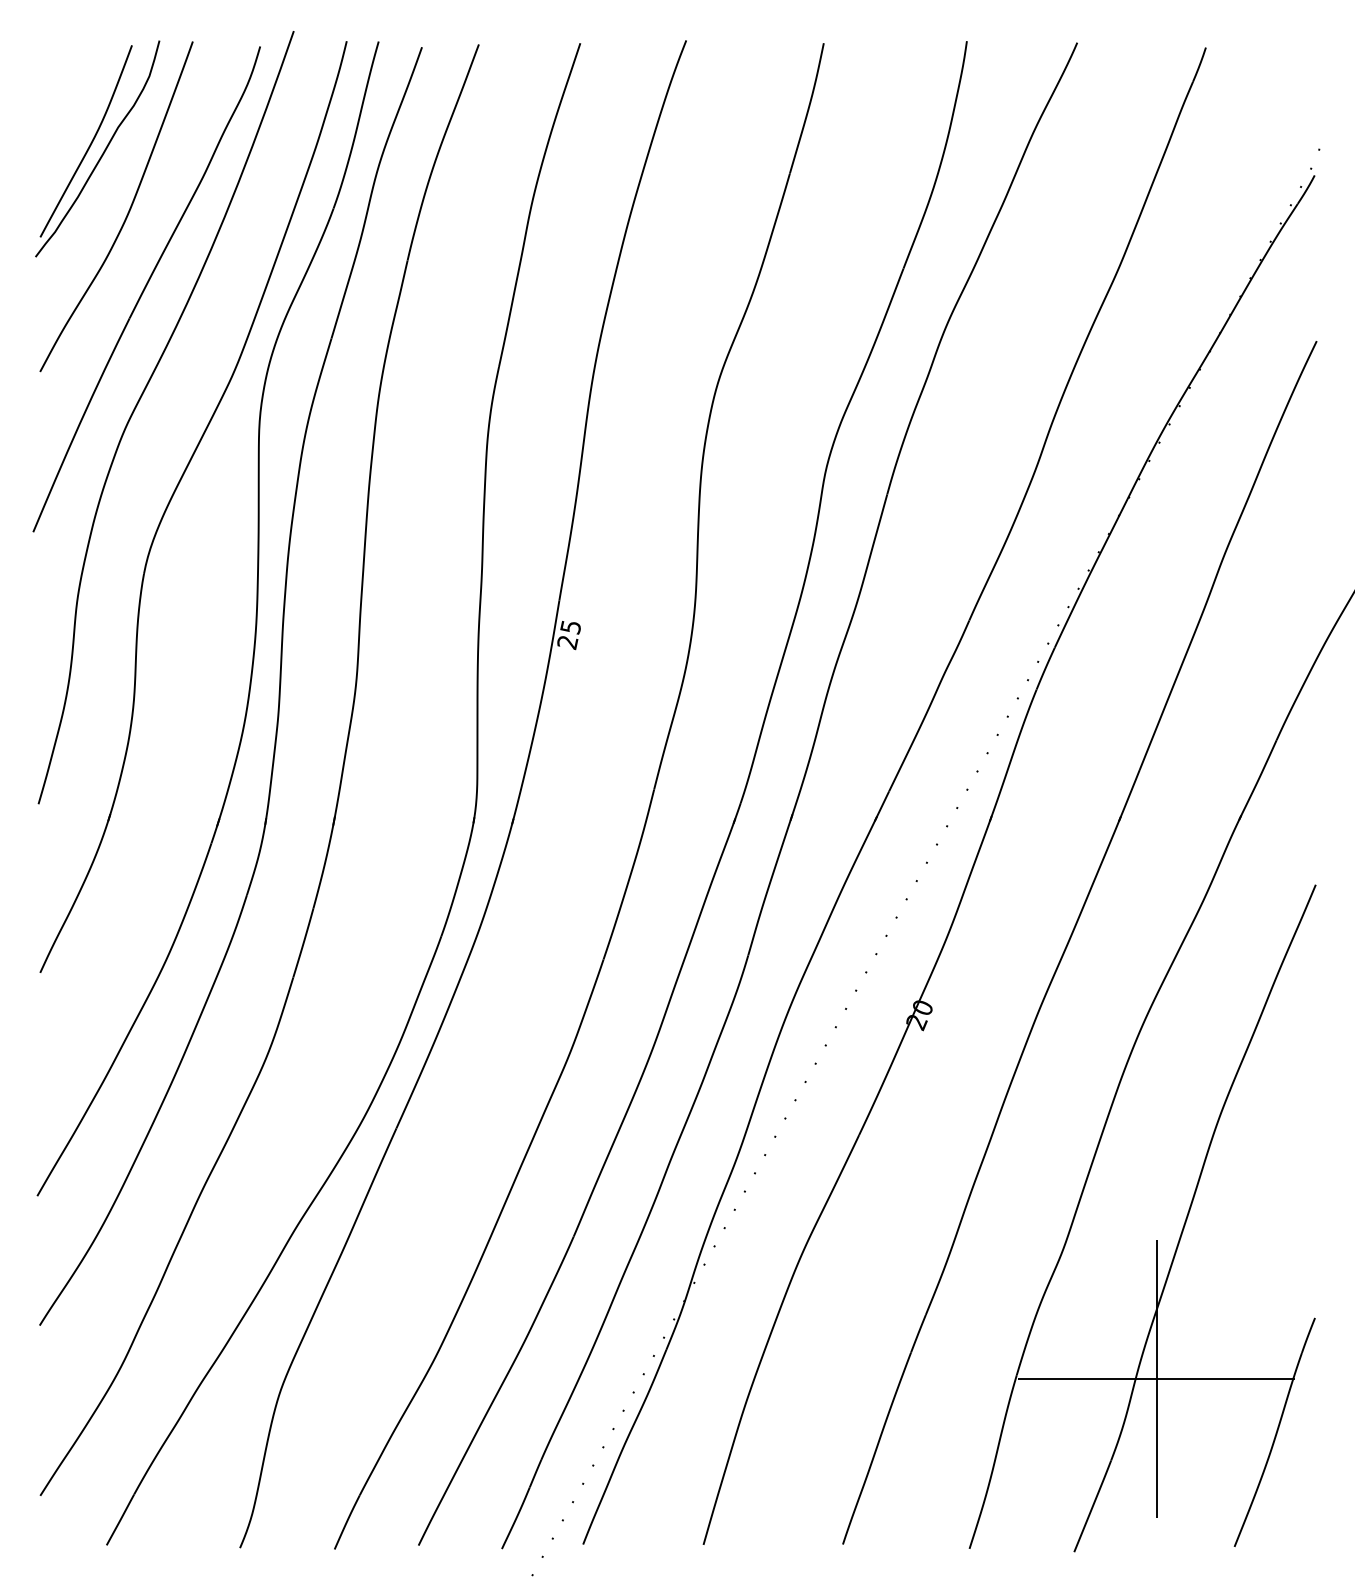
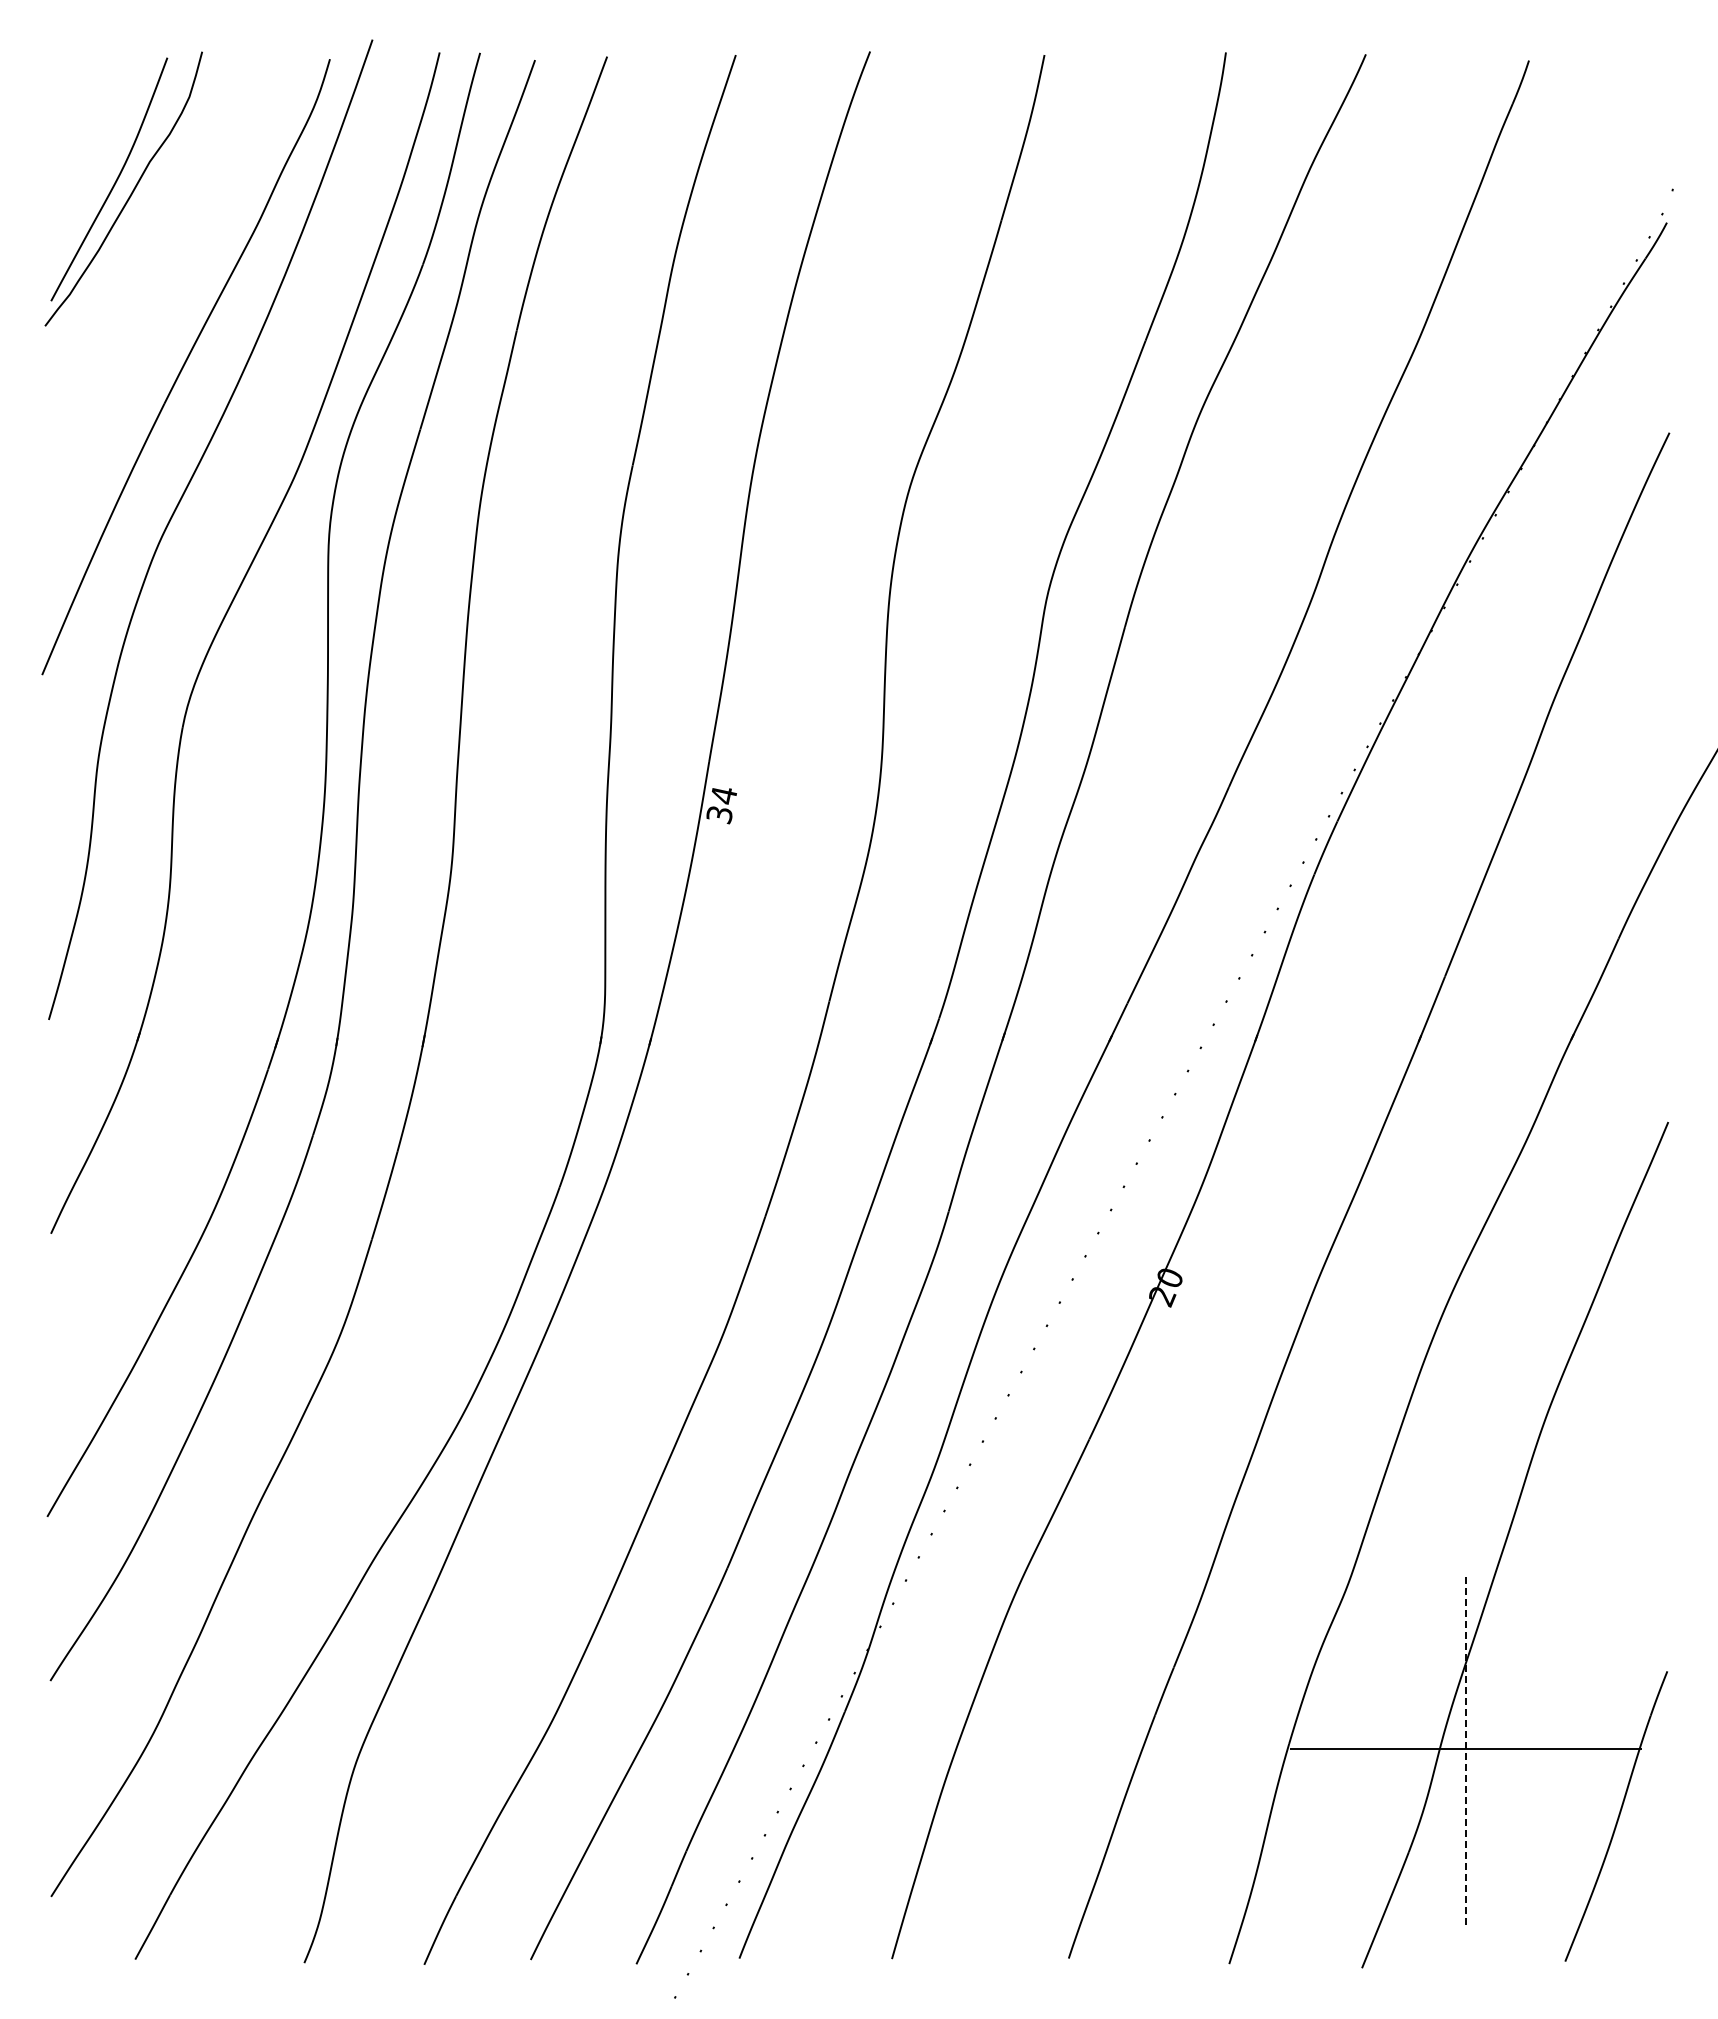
curve: (128, 211) -> (162, 268), removed
text: (569, 635) -> (721, 805), 25 -> 34
line: (1156, 1379) -> (1466, 1749), solid -> dashed

